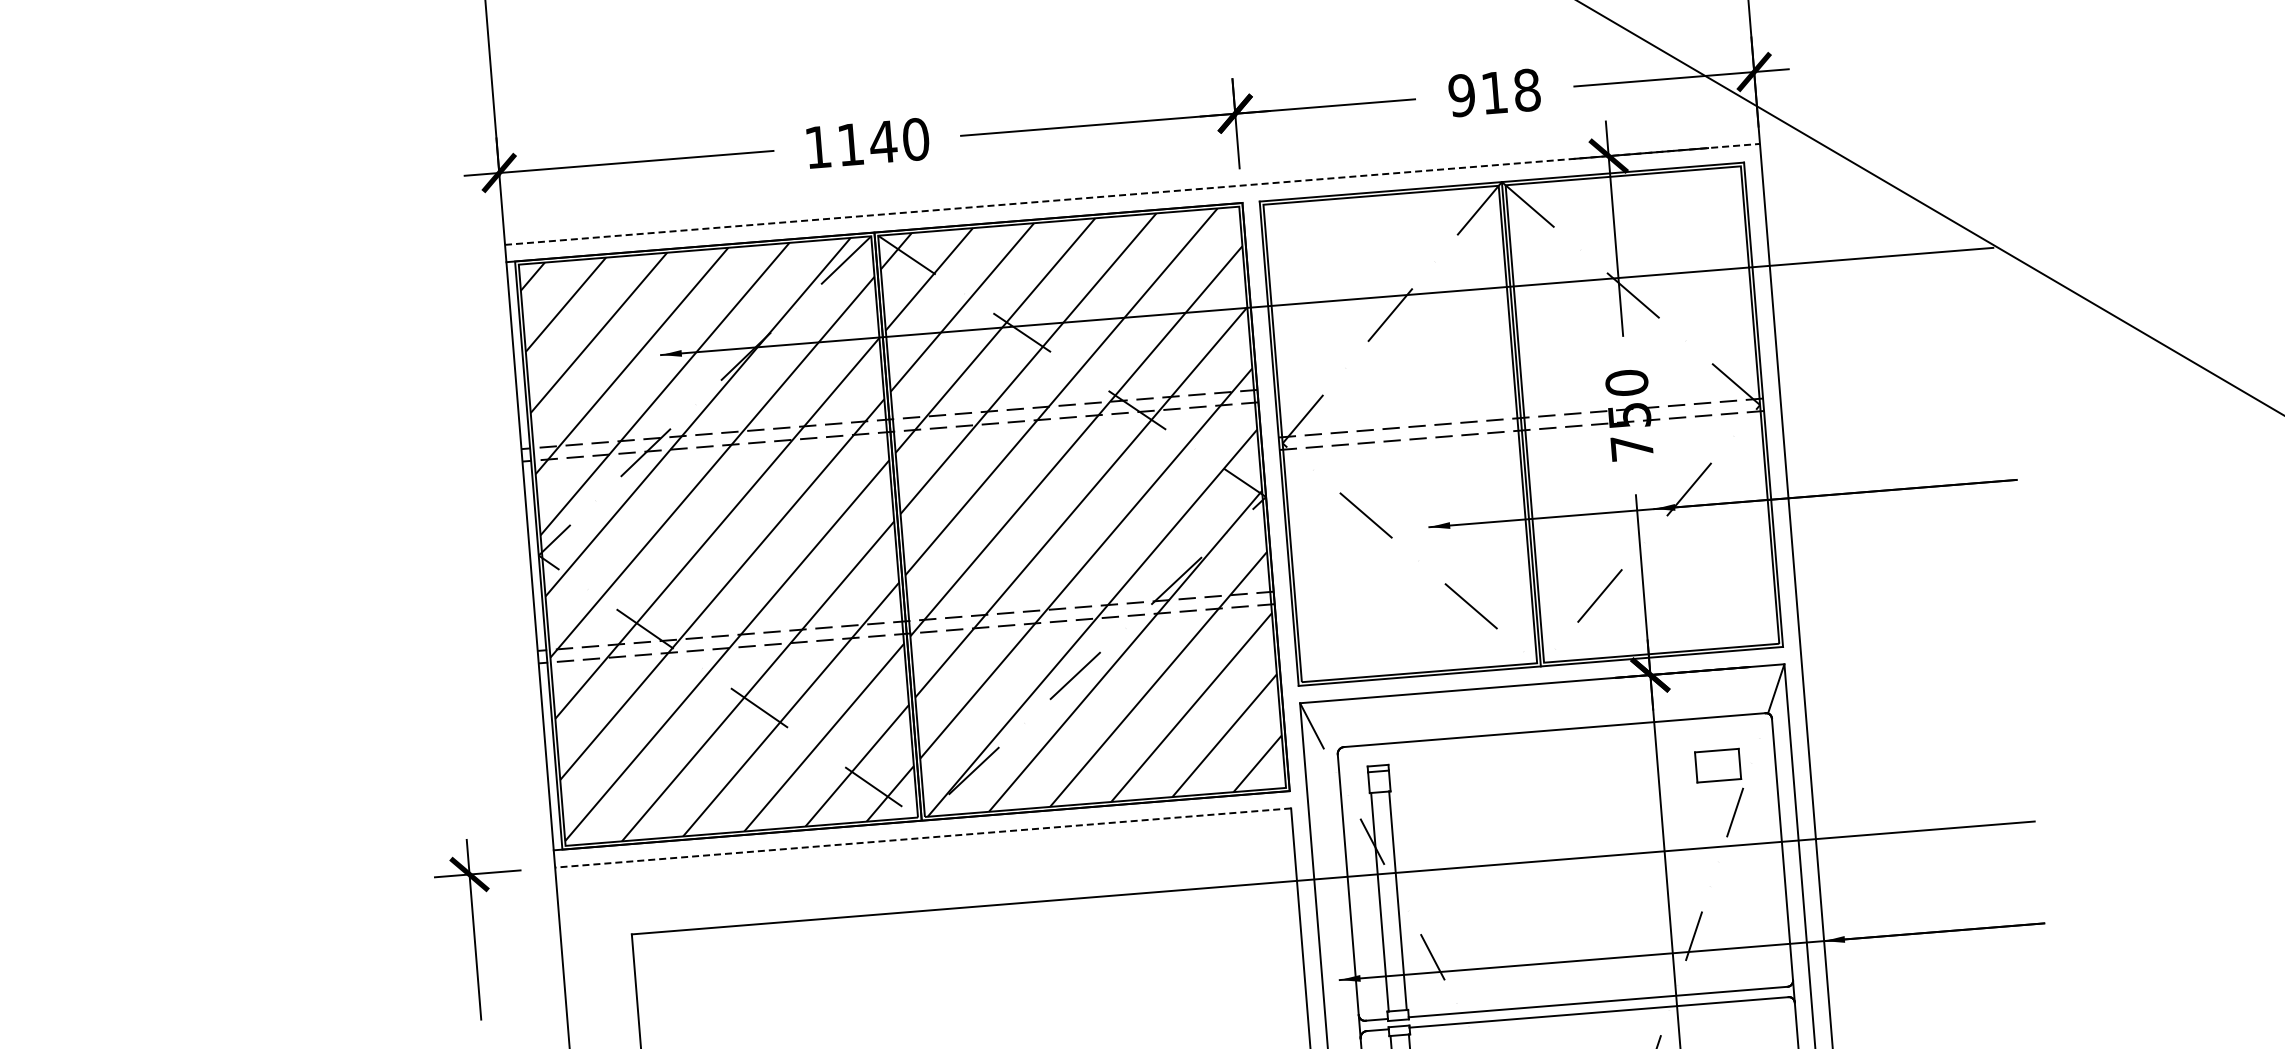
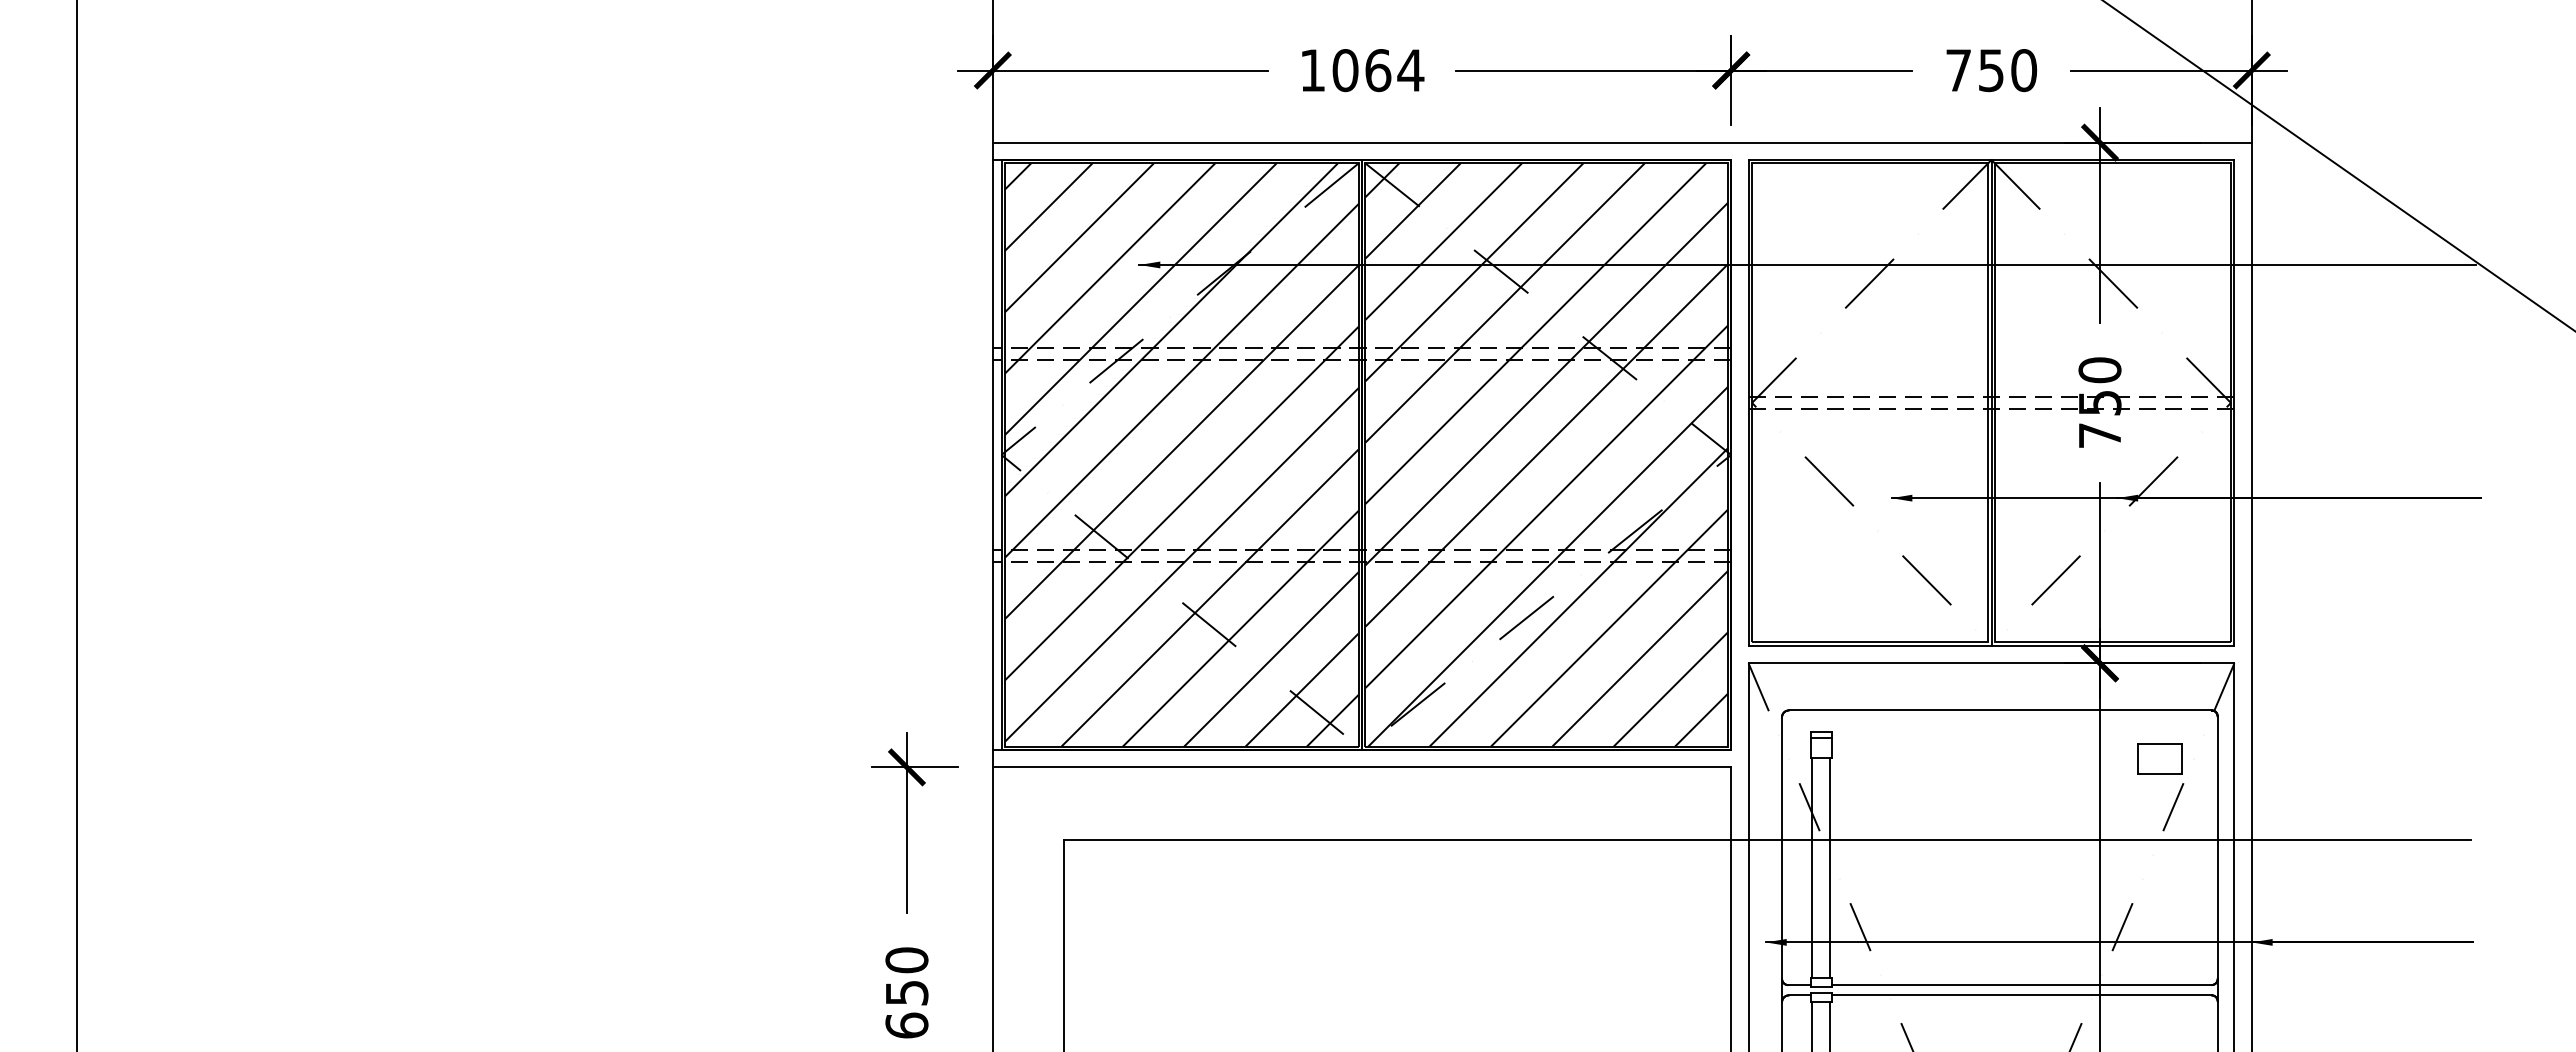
text: (1494, 92) -> (1991, 70), 918 -> 750
text: (883, 142) -> (1378, 70), 1140 -> 1064
line: (1132, 194) -> (1622, 142), dashed -> solid
line: (922, 838) -> (1361, 767), dashed -> solid

